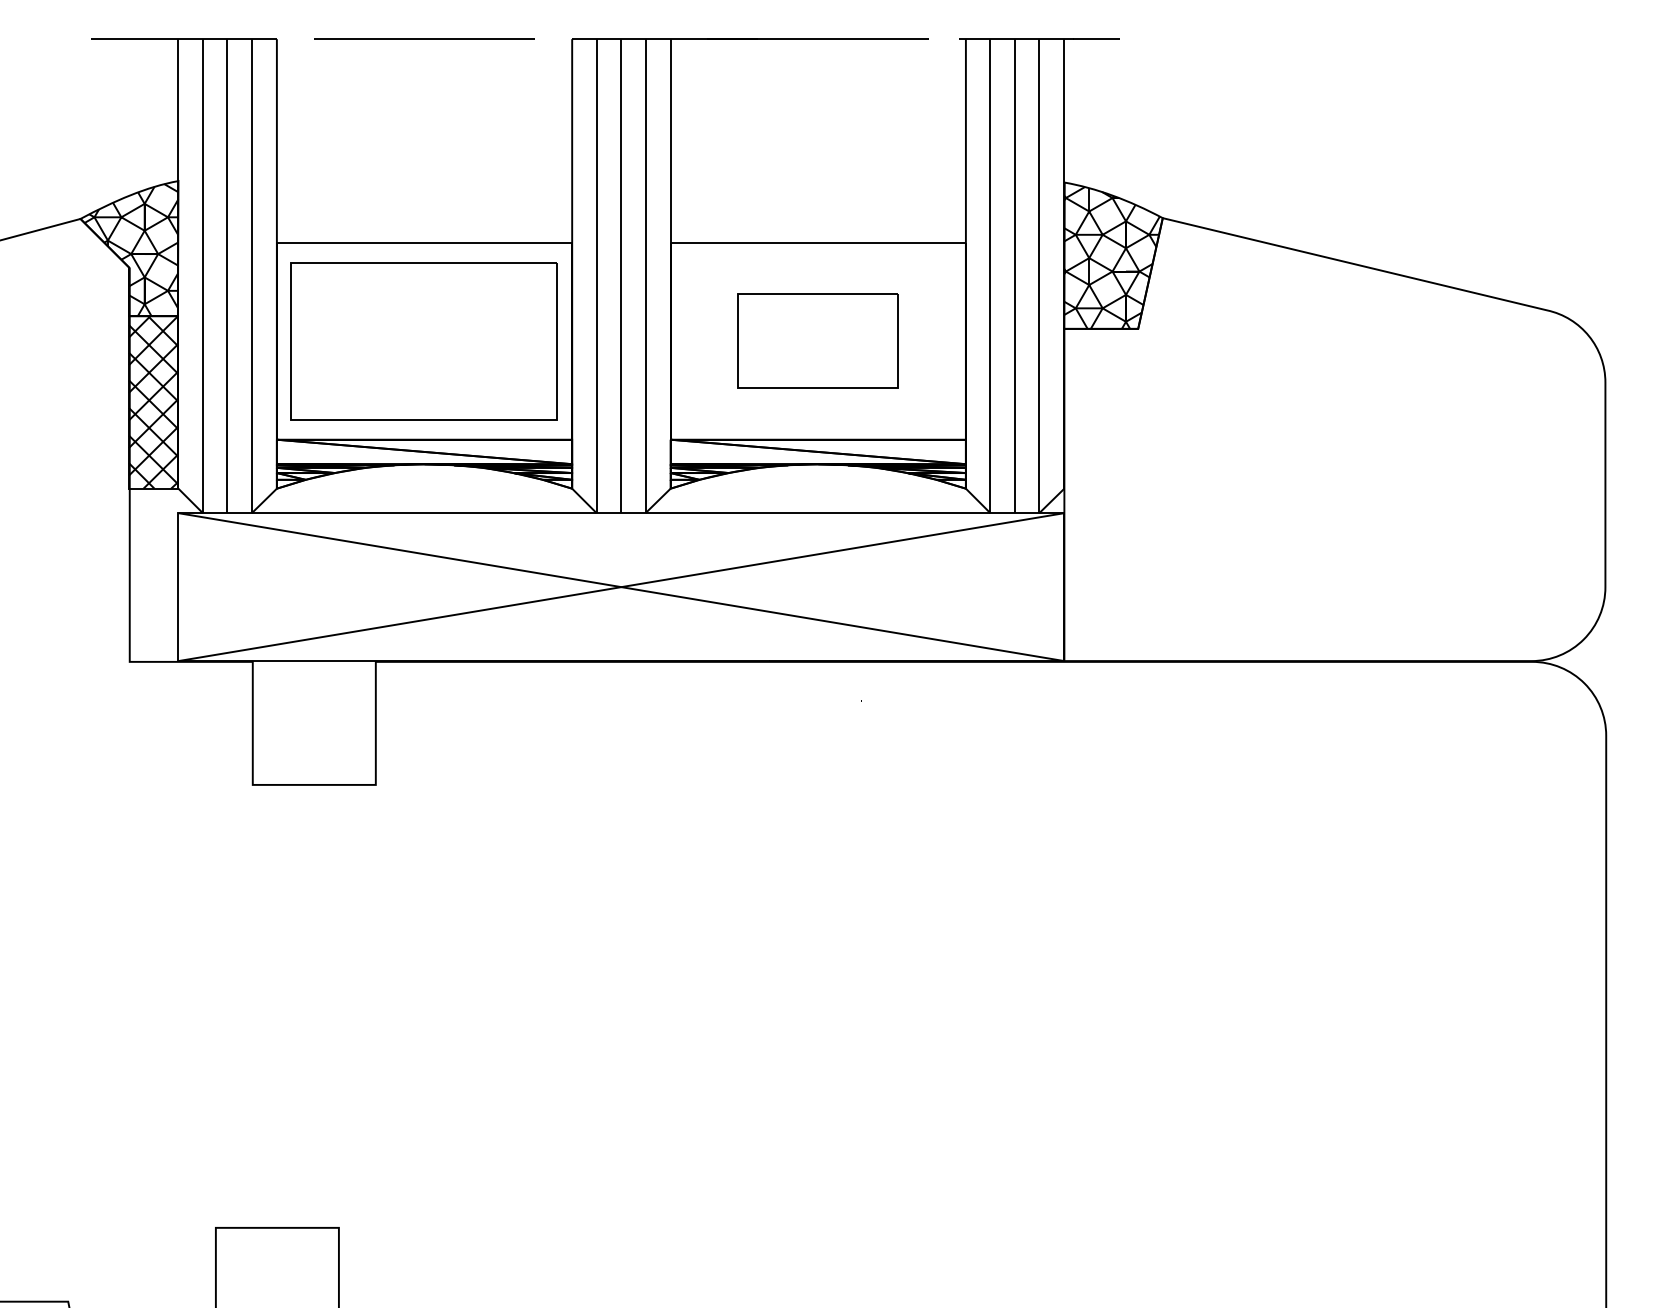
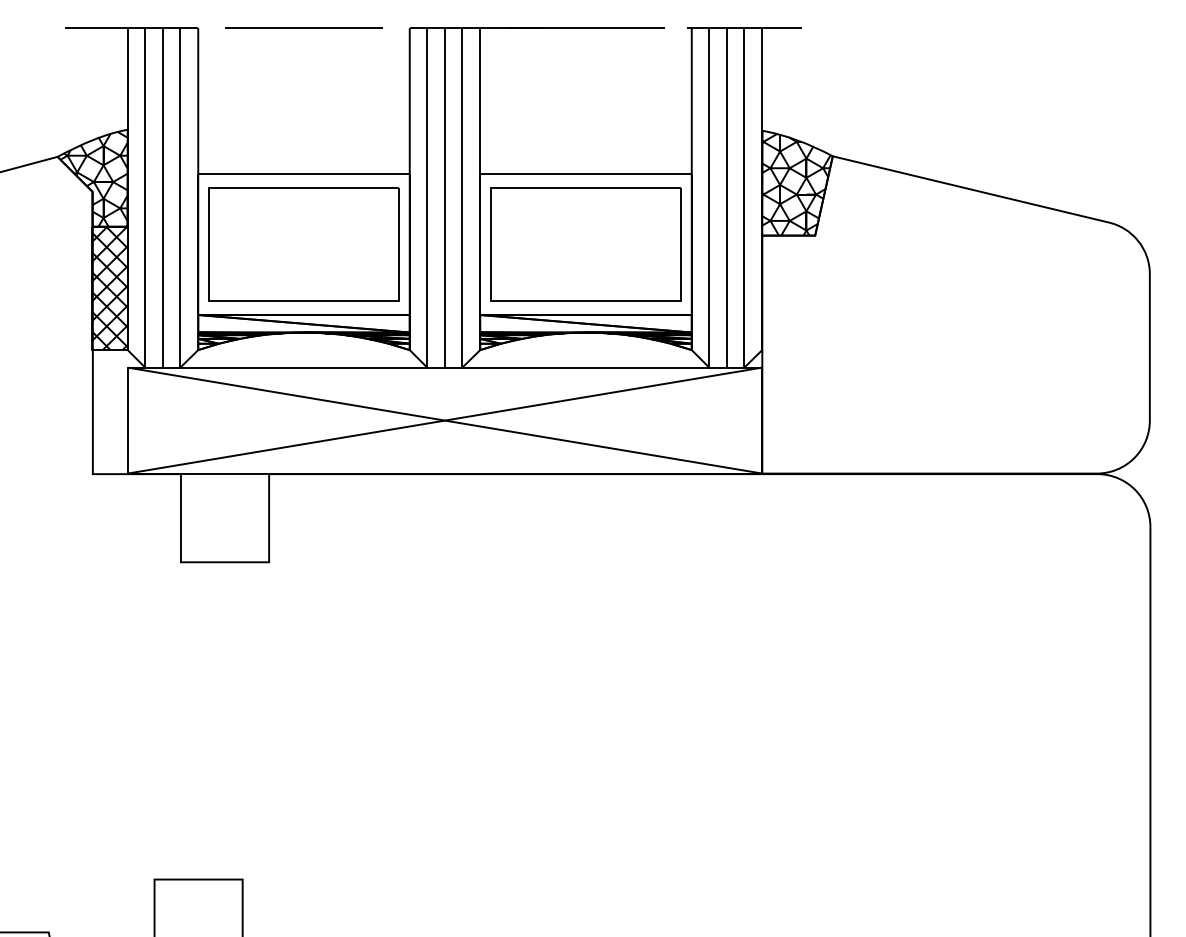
part: (817, 341) -> (585, 244), size x1.67

